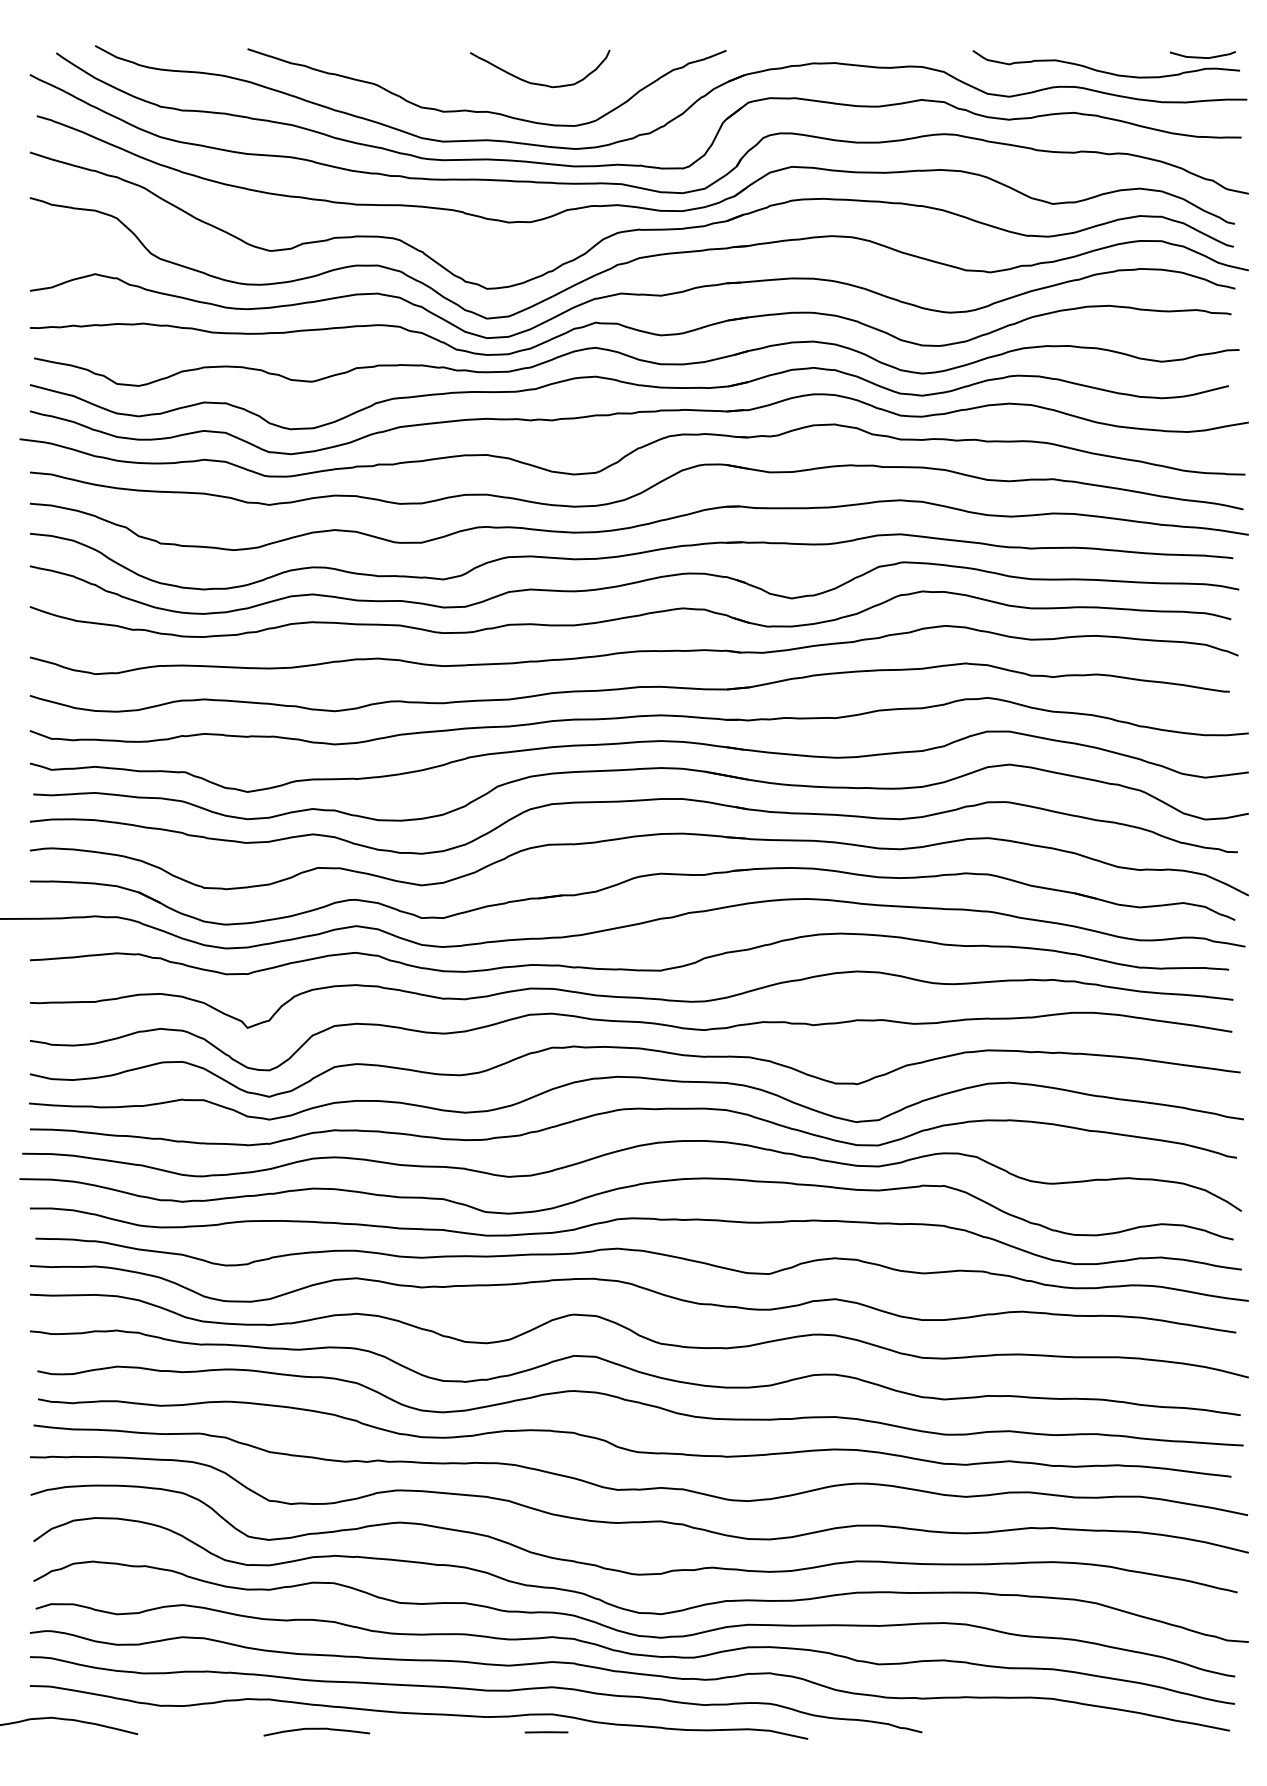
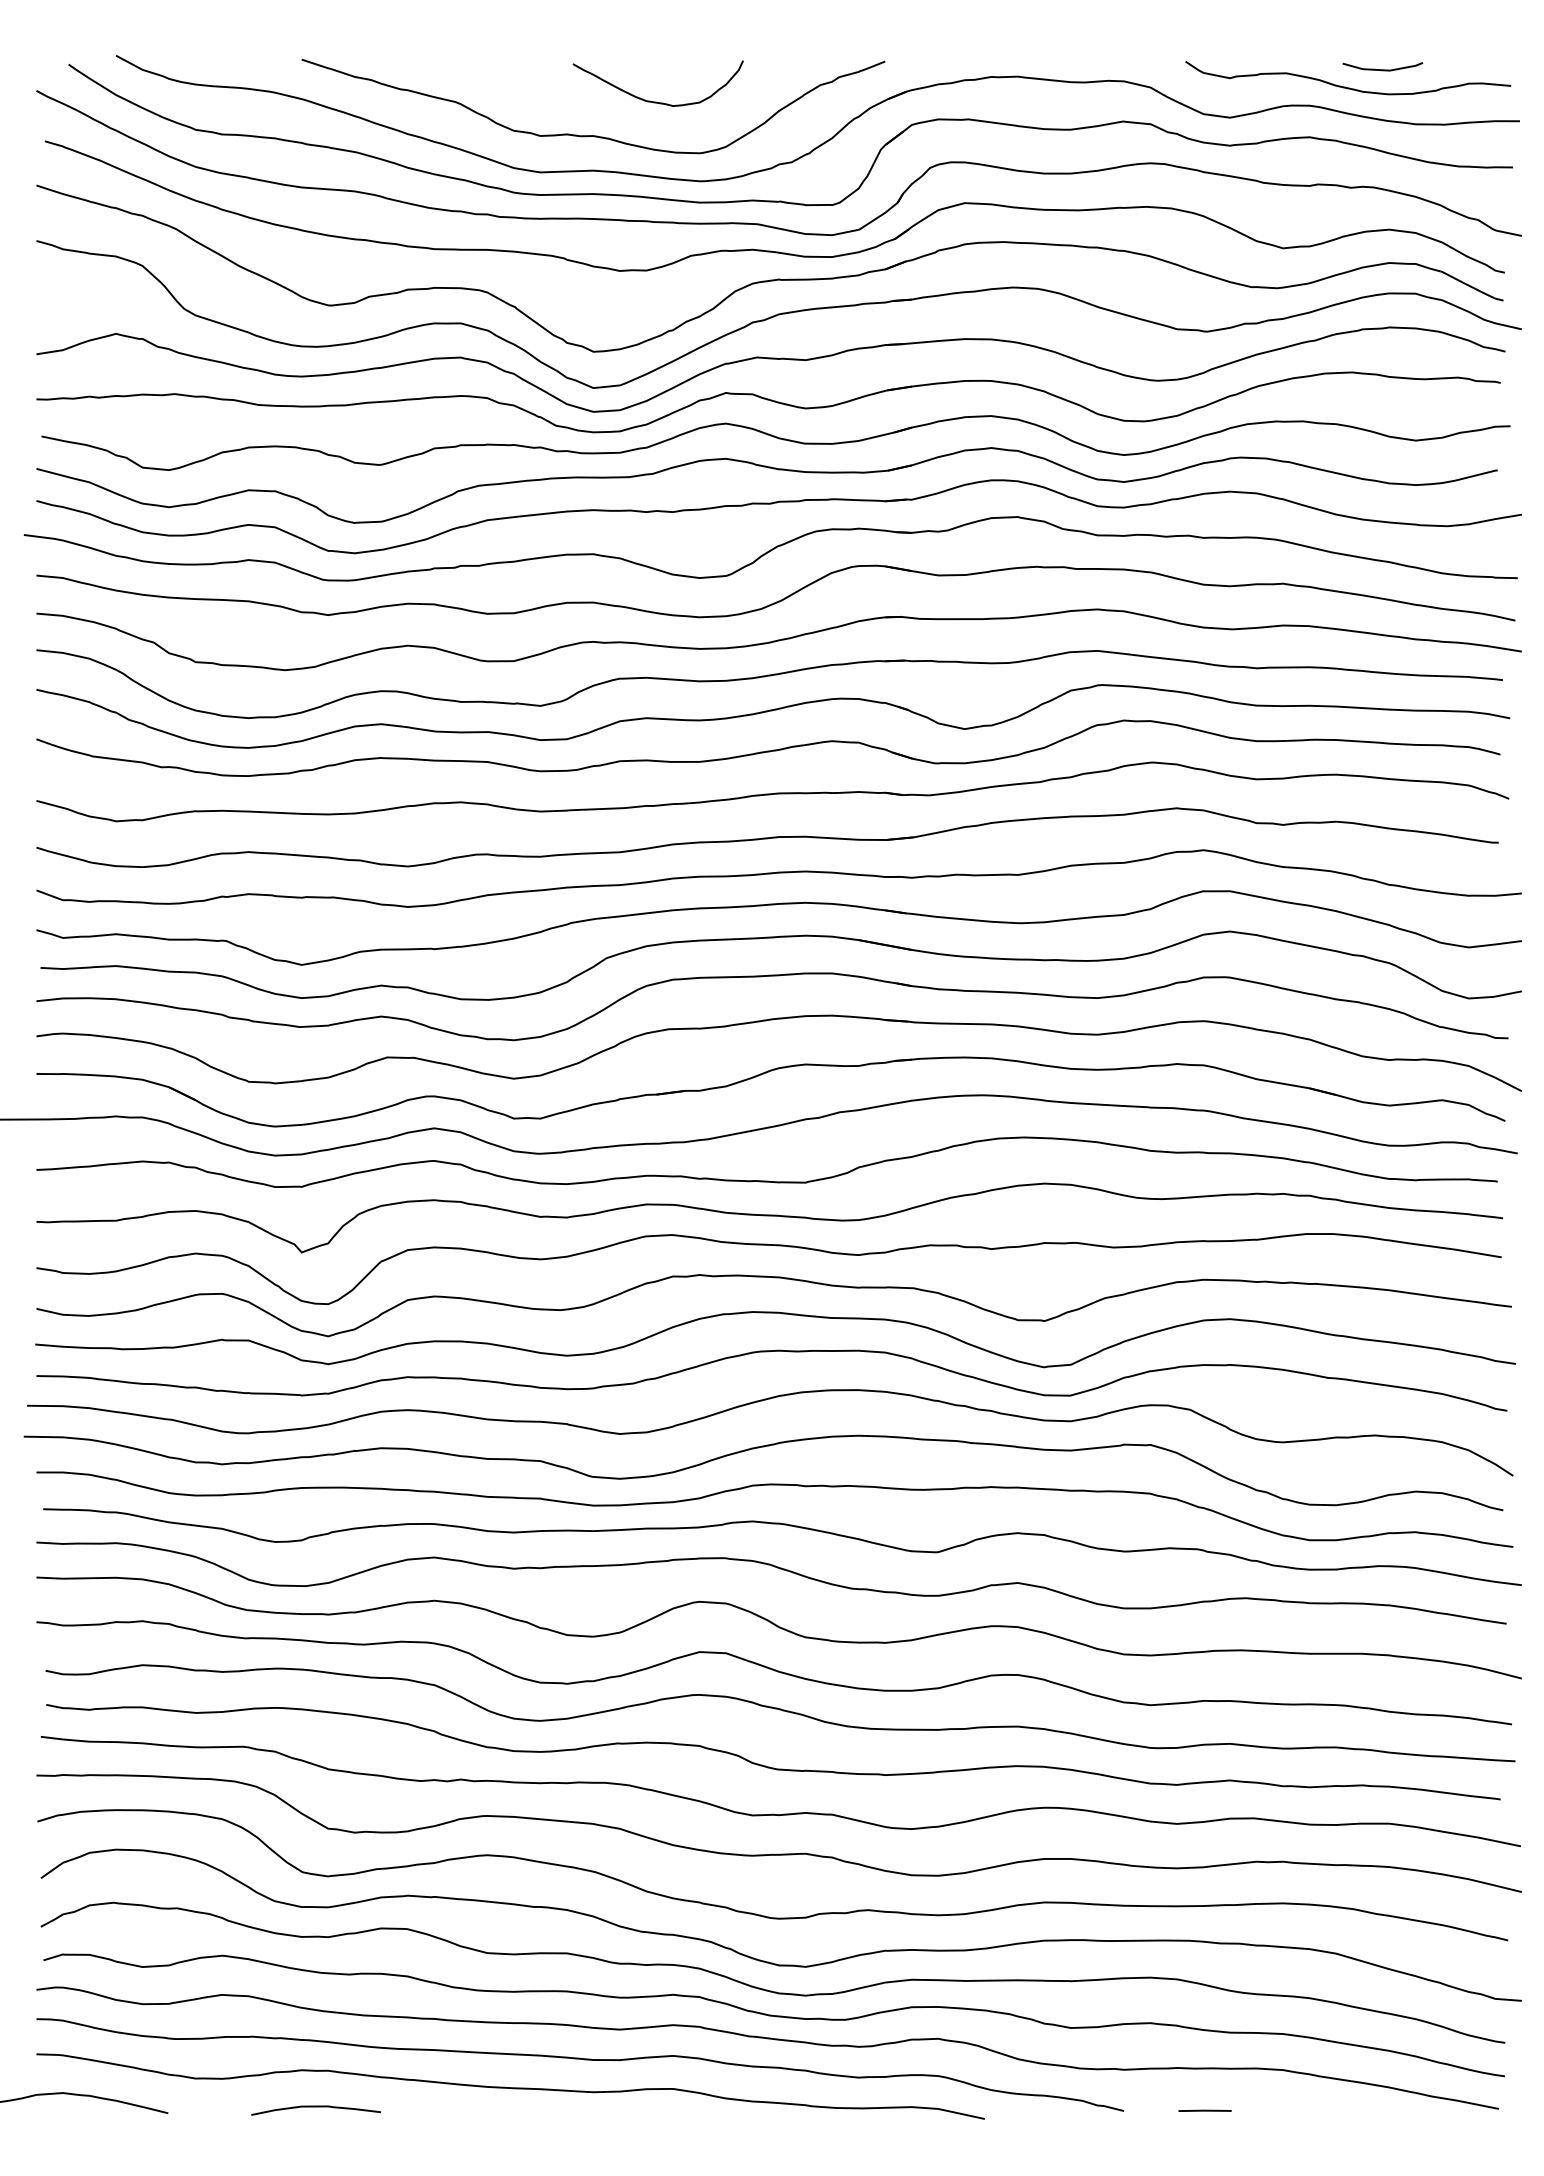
line: (1202, 57) -> (1382, 69), moved
curve: (316, 1729) -> (315, 2107), moved
line: (546, 1732) -> (1204, 2110), moved

